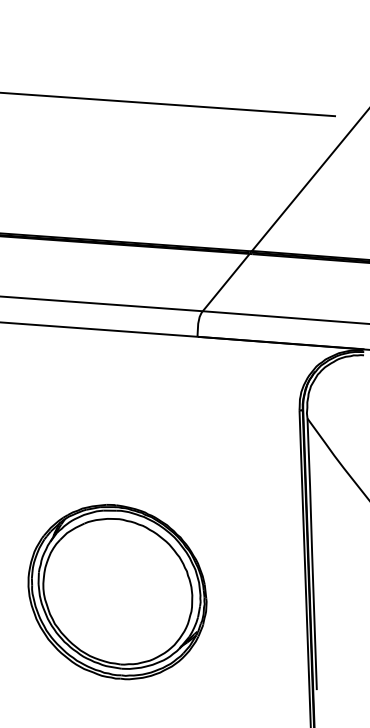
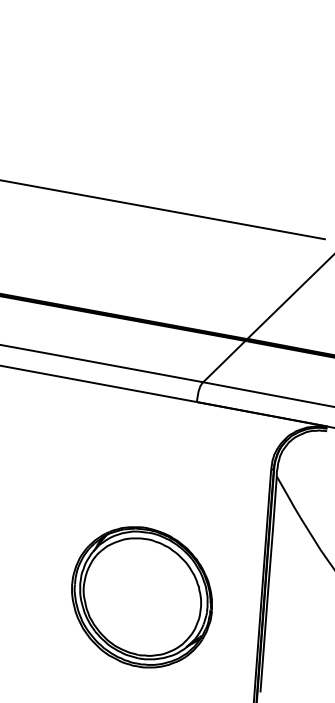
part: (116, 592) -> (141, 597), moved

